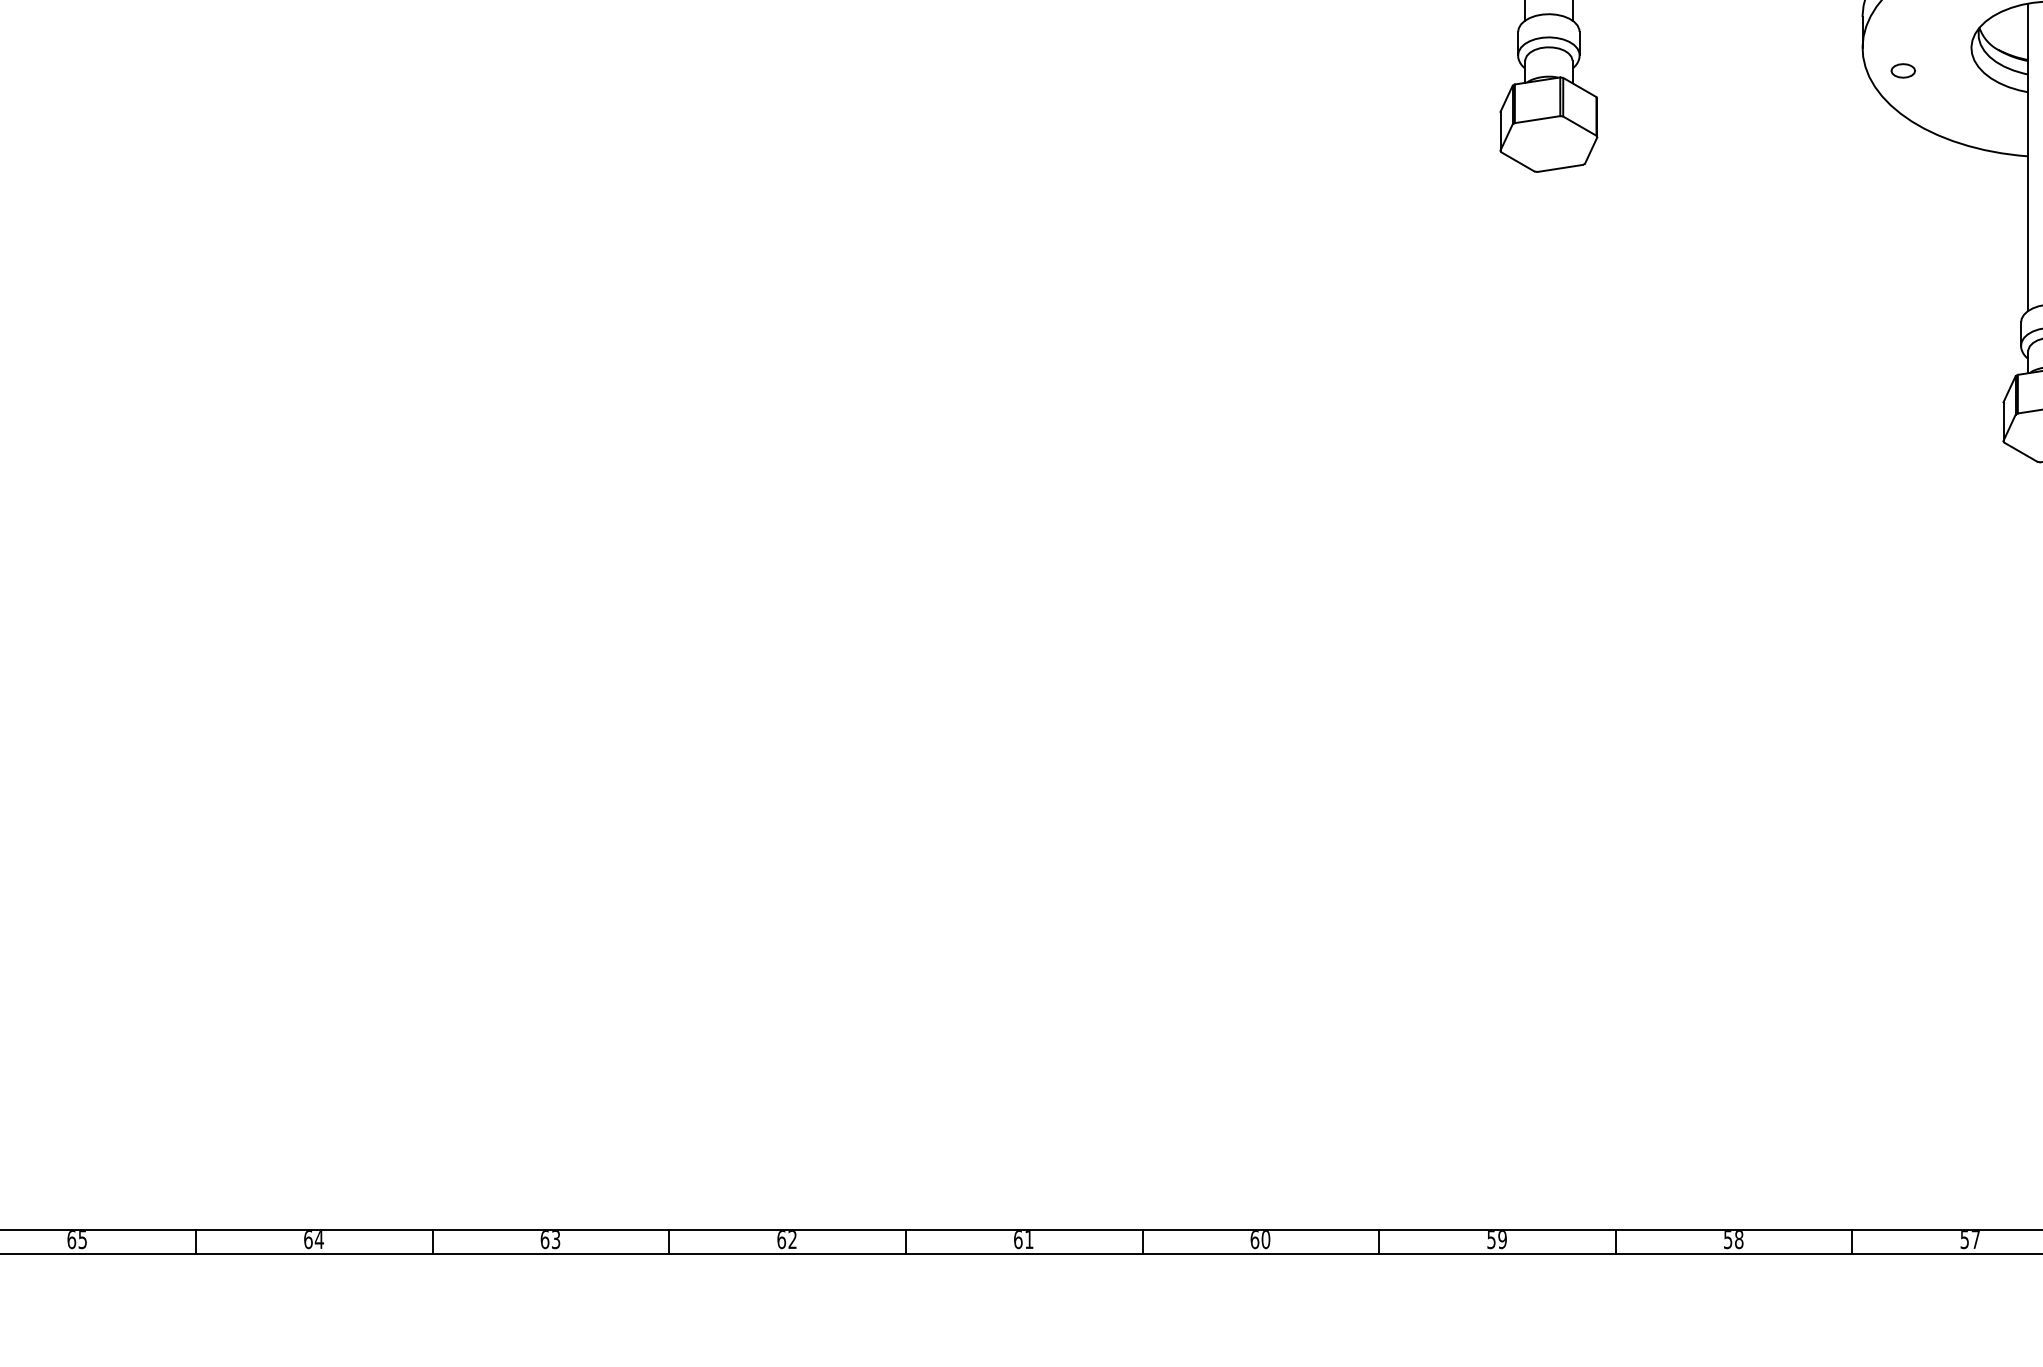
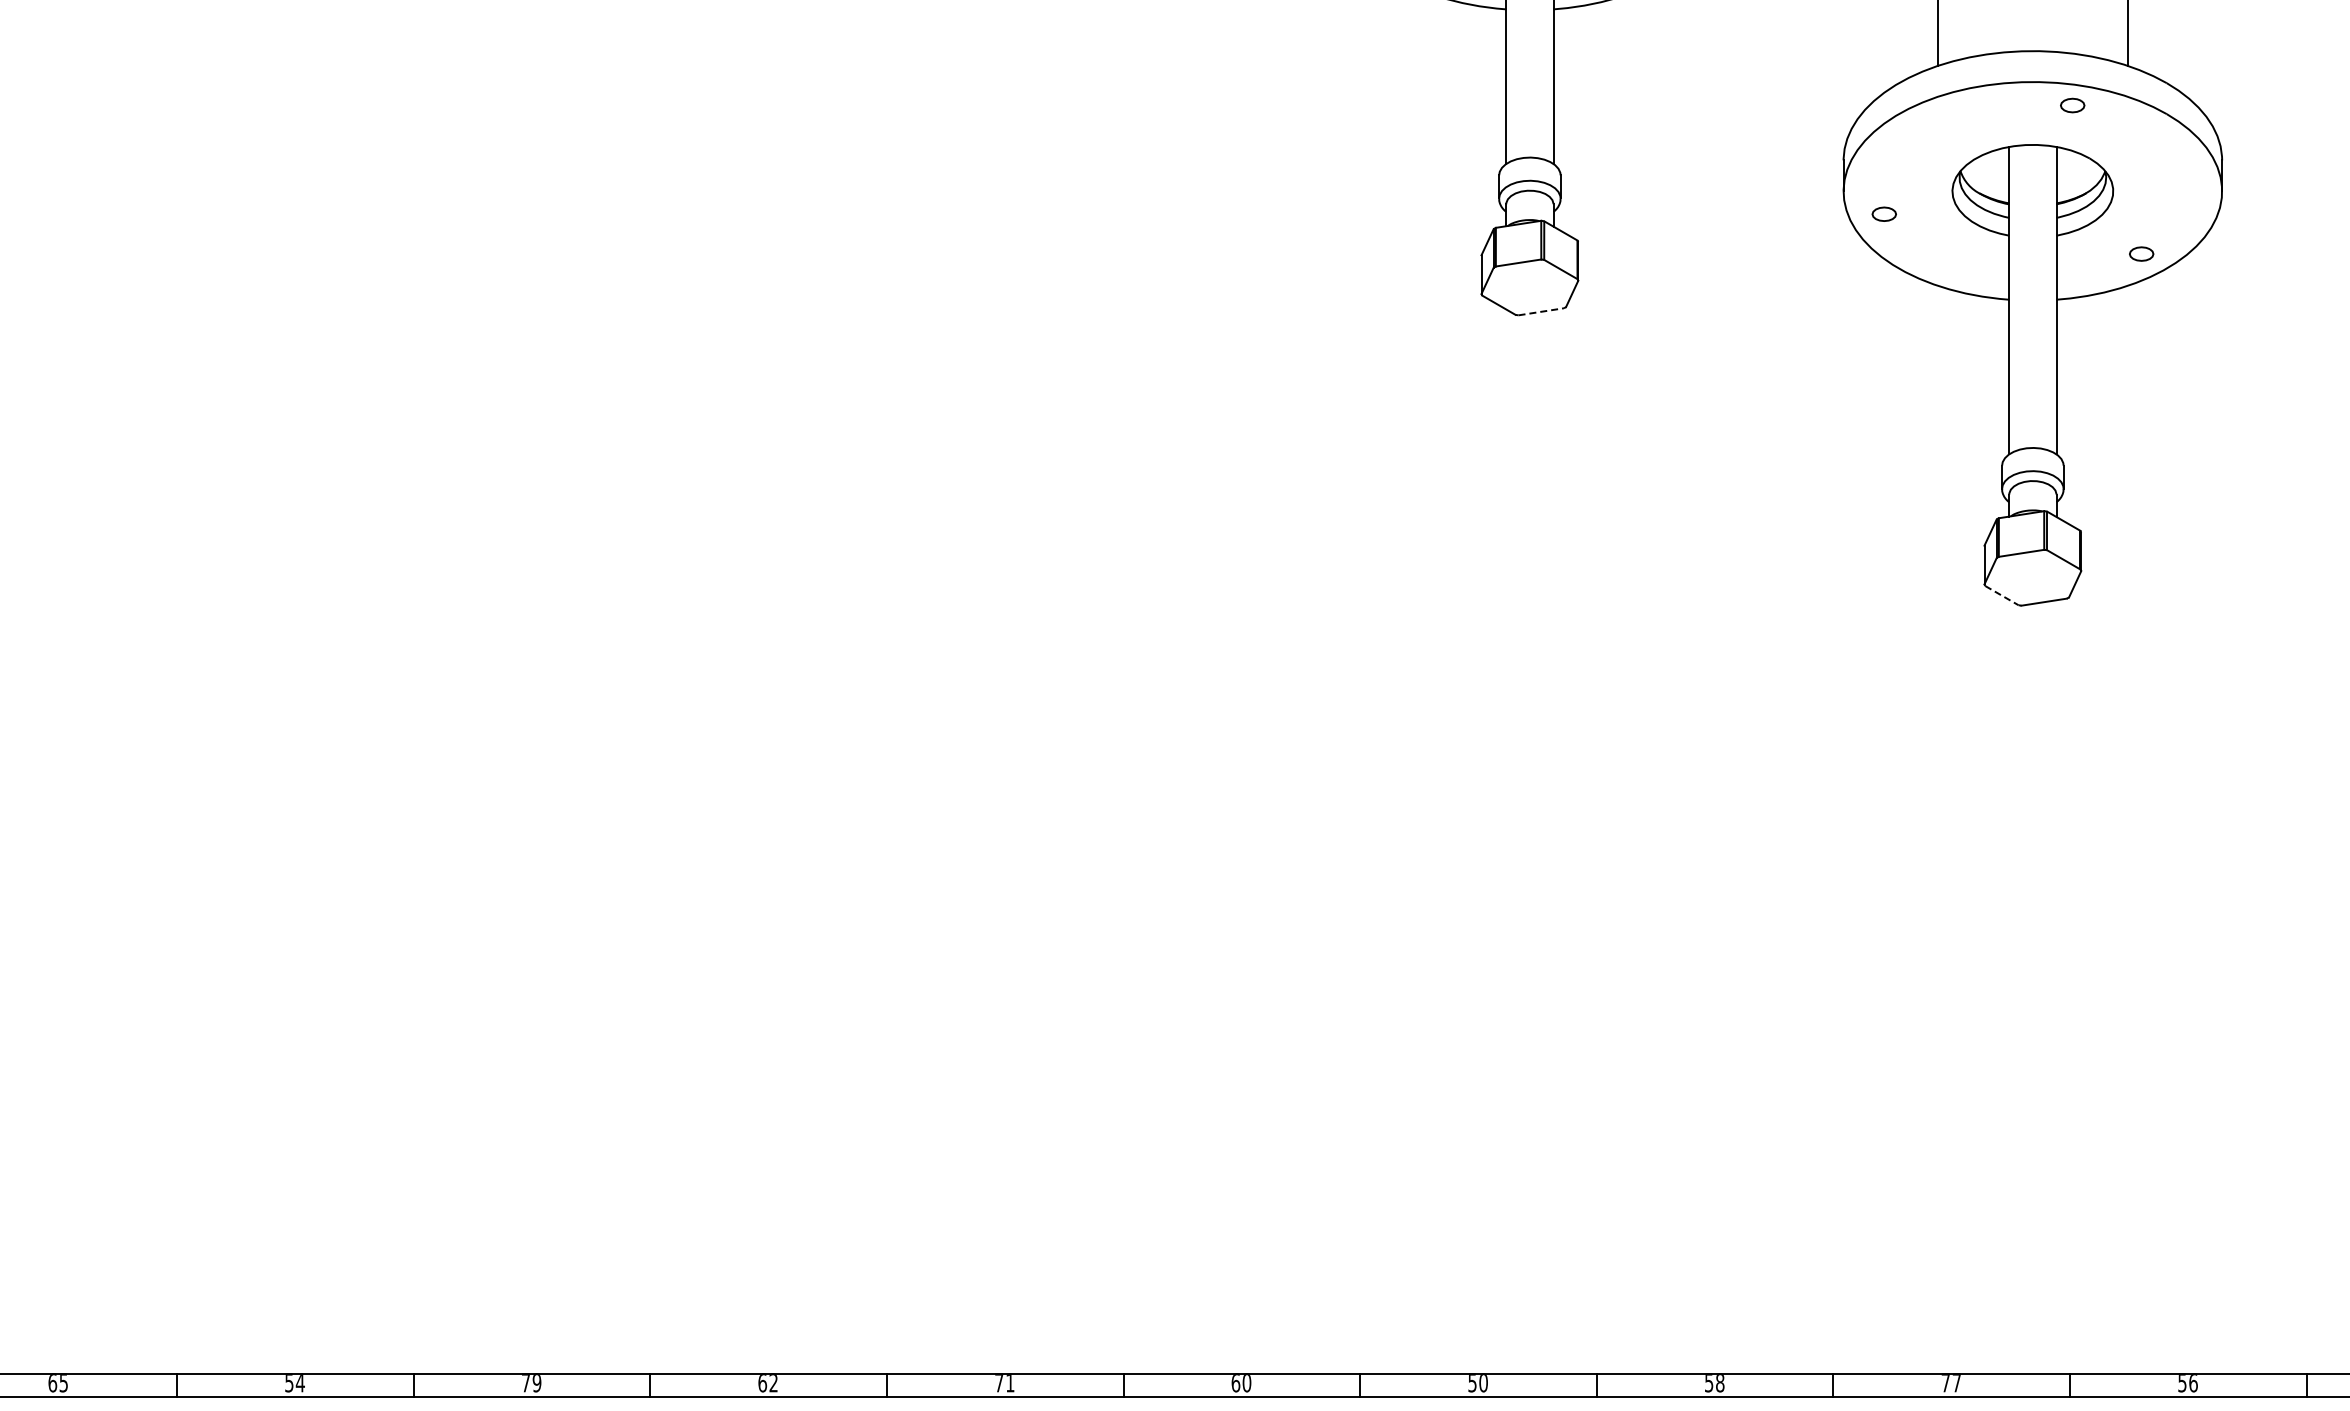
line: (1560, 168) -> (1541, 311), solid -> dashed
line: (2021, 452) -> (2002, 595), solid -> dashed
text: (308, 1240) -> (289, 1383), 64 -> 54
text: (550, 1240) -> (531, 1383), 63 -> 79
text: (1018, 1240) -> (999, 1383), 61 -> 71
text: (1502, 1240) -> (1483, 1383), 59 -> 50
text: (1964, 1240) -> (1945, 1383), 57 -> 77

